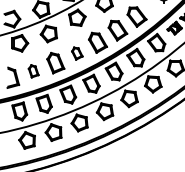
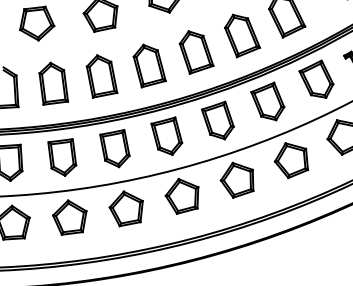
part: (77, 53) -> (150, 67), size x1.67
part: (33, 71) -> (53, 85), size x1.67

